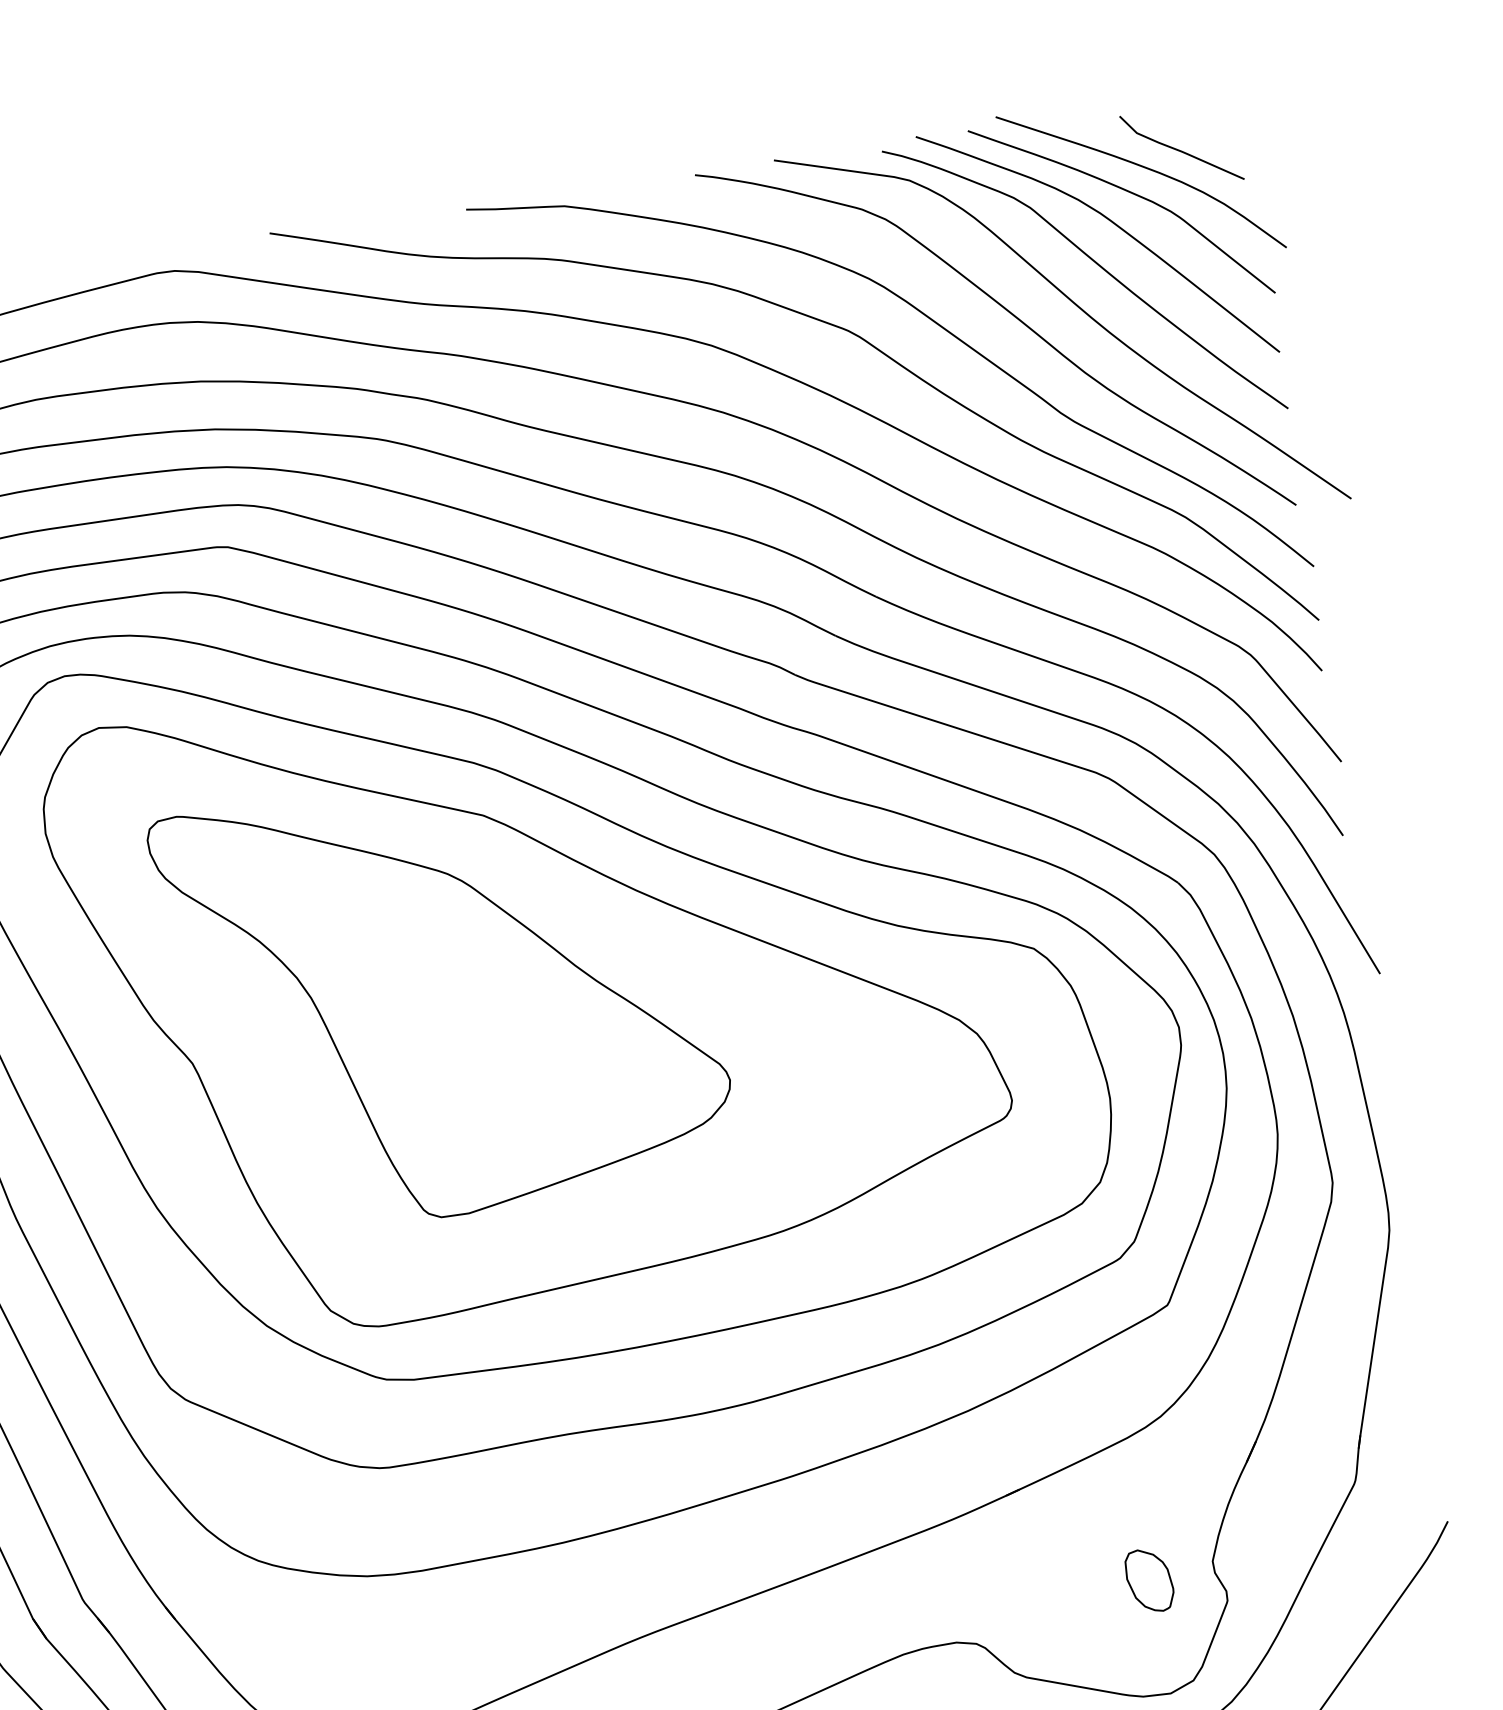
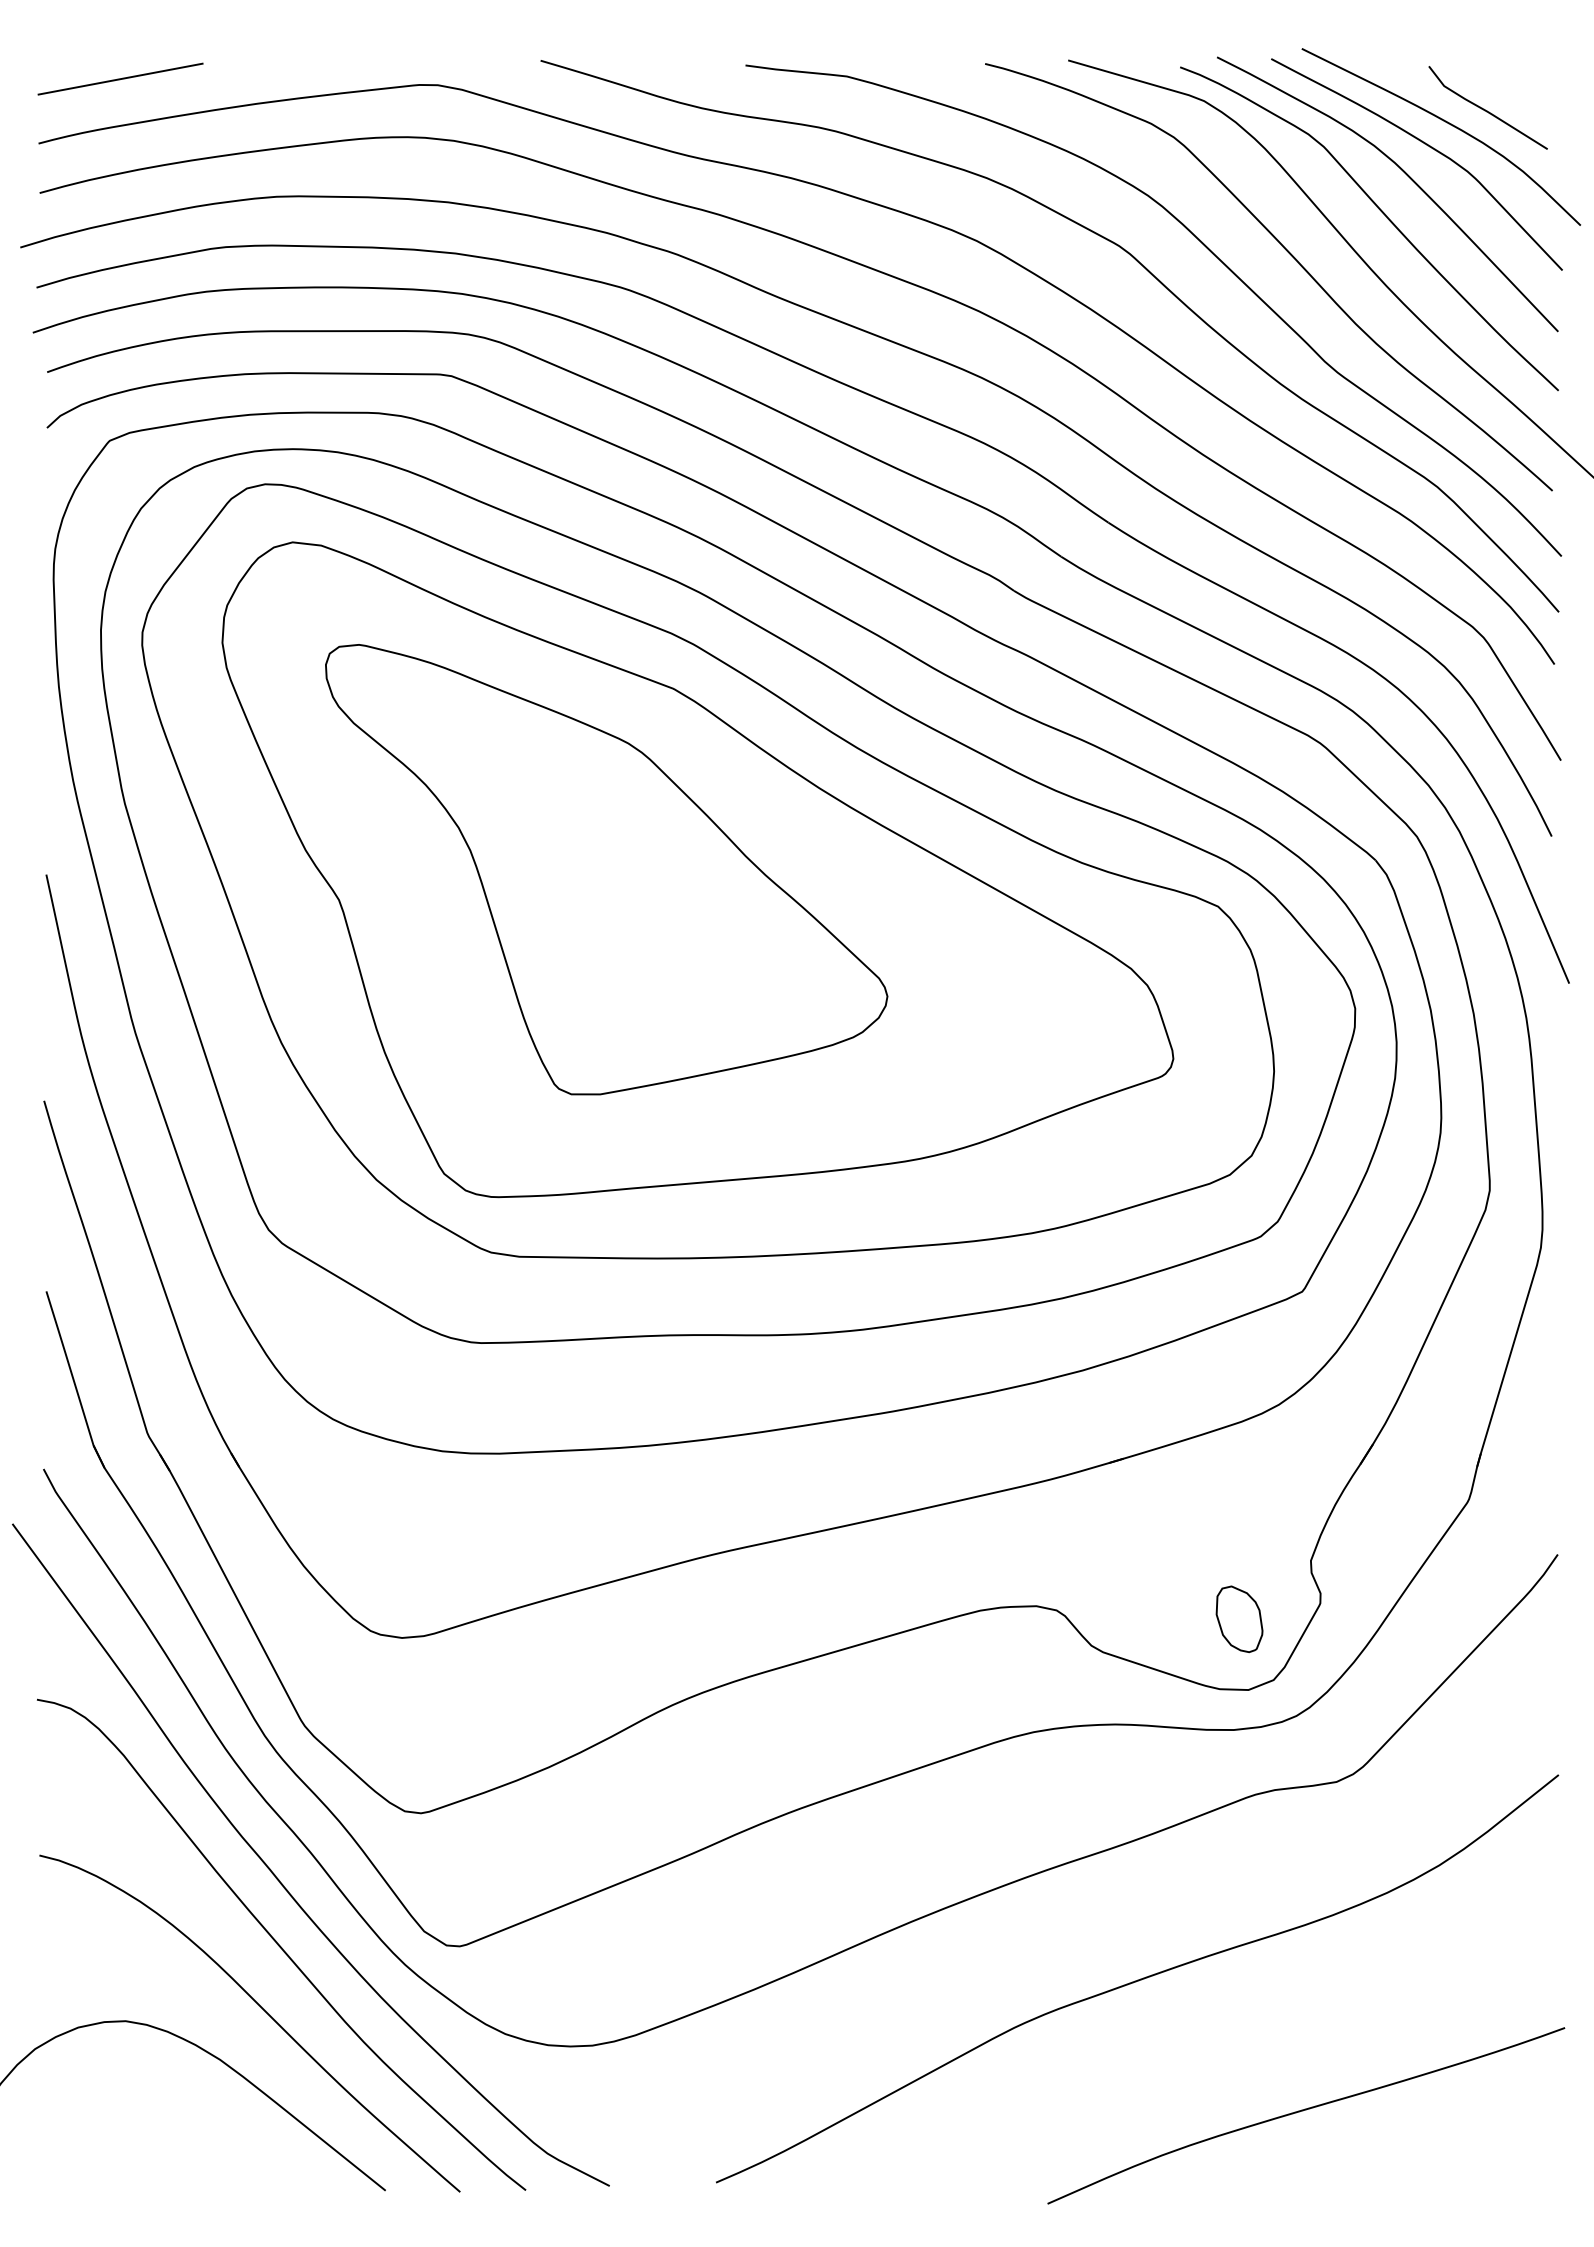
part: (1149, 1580) -> (1239, 1619), moved

